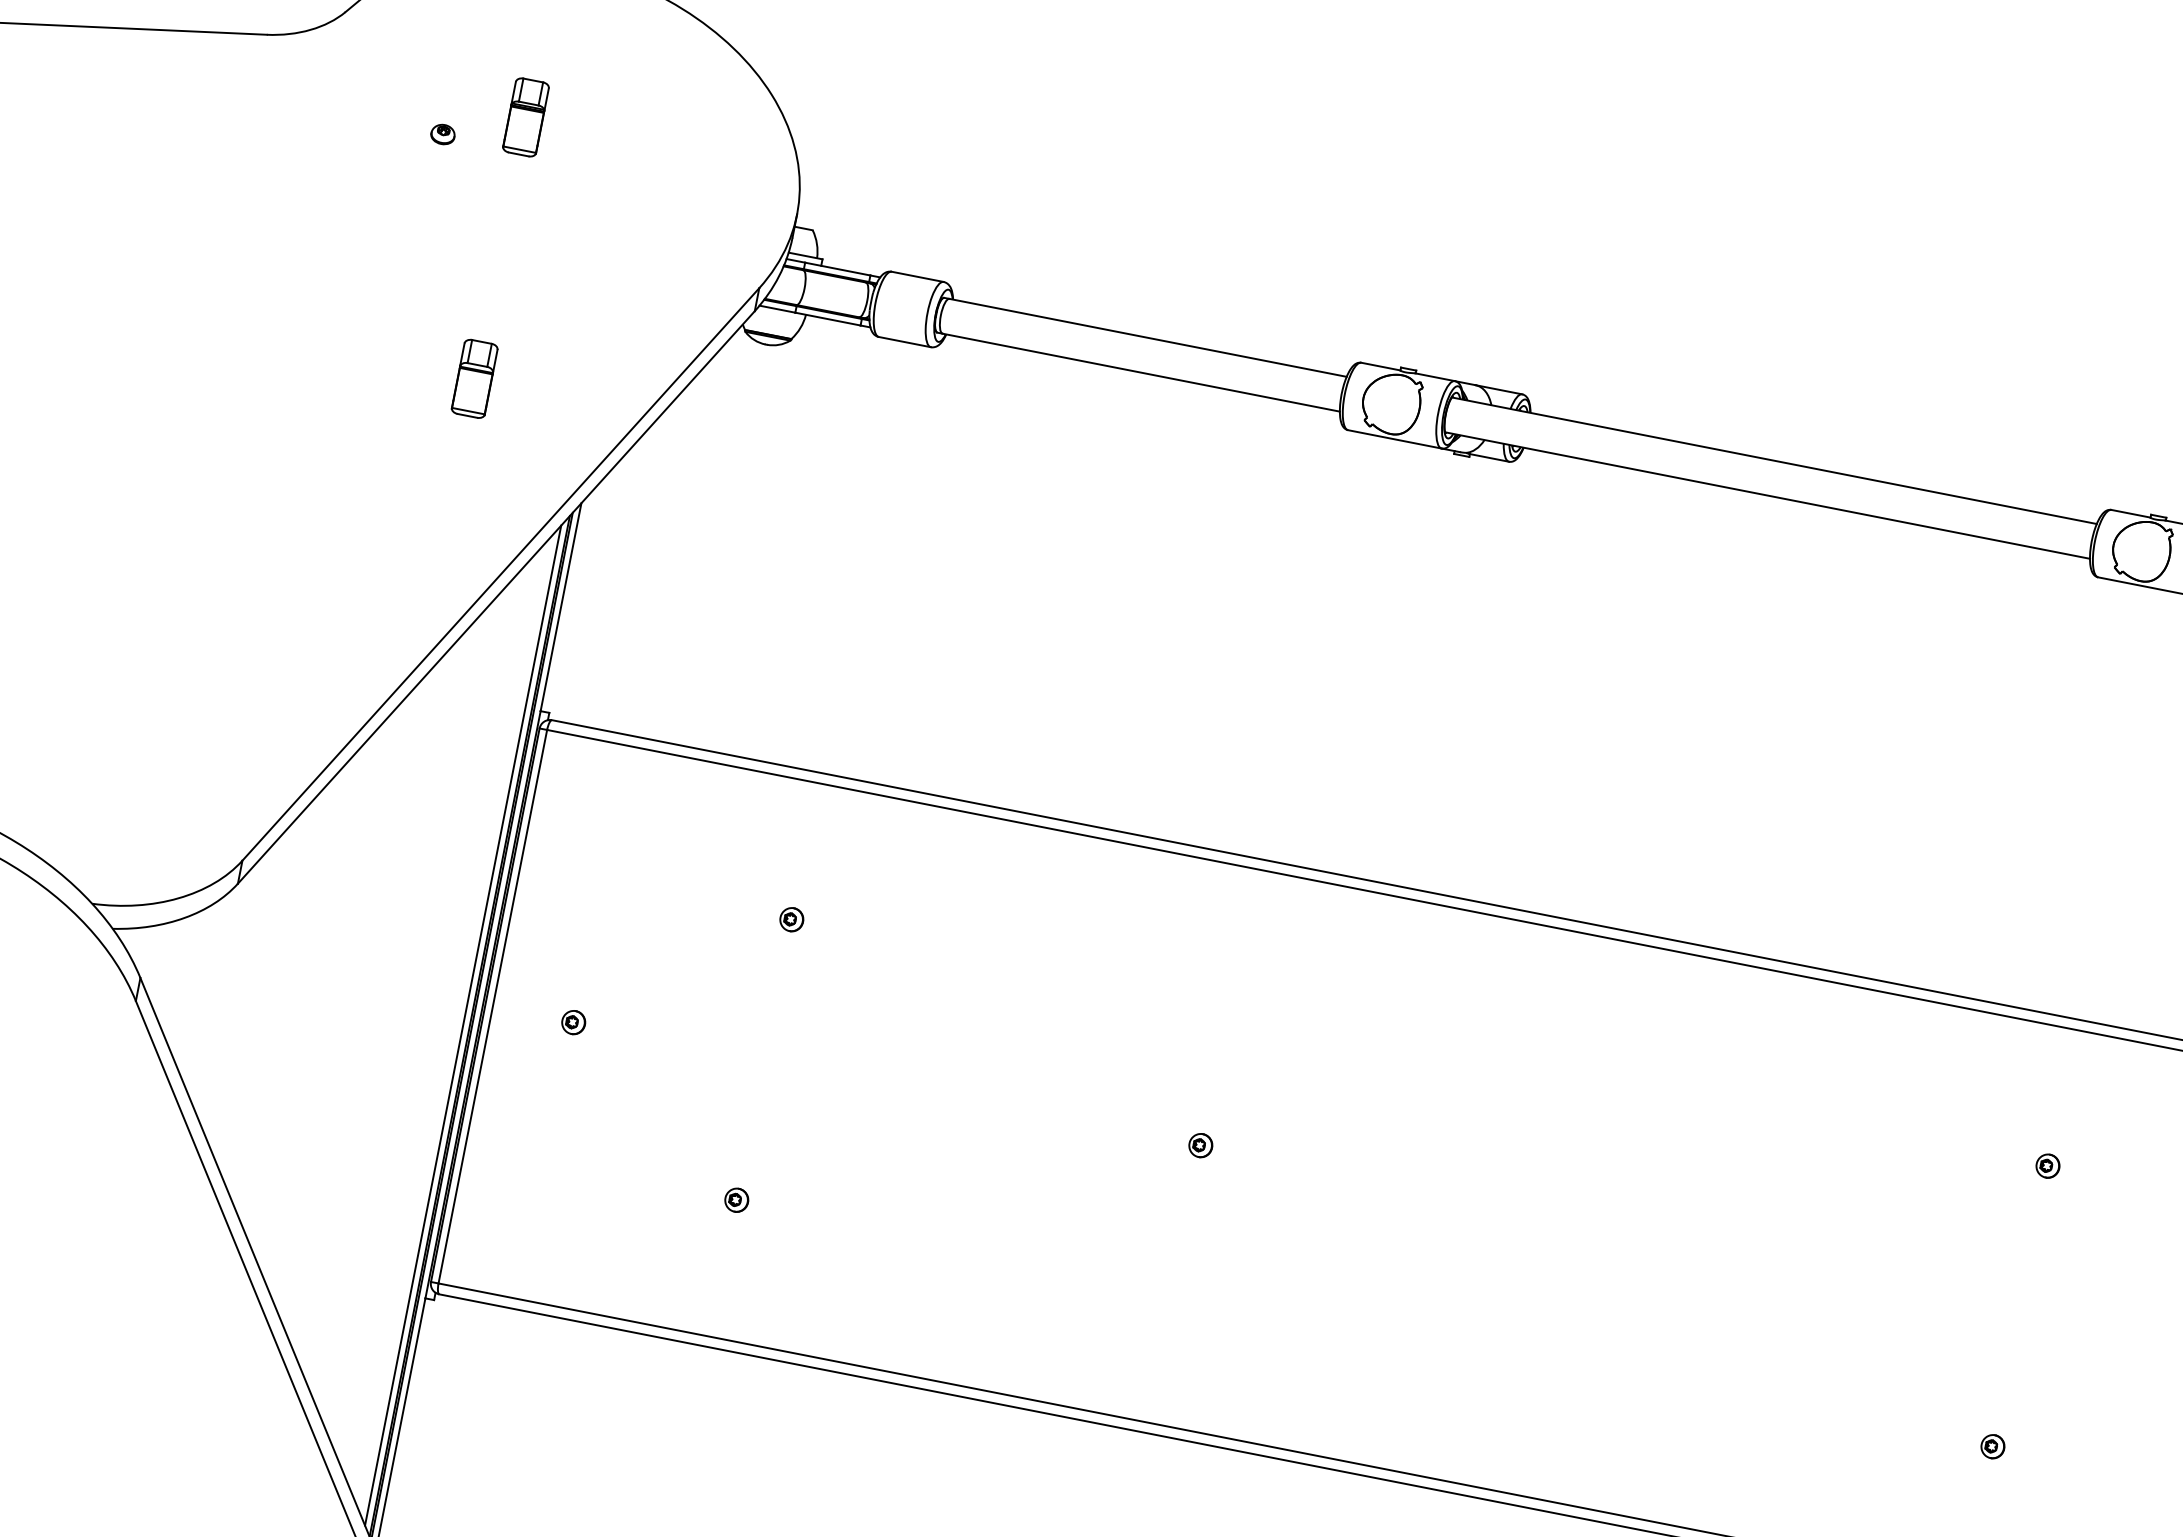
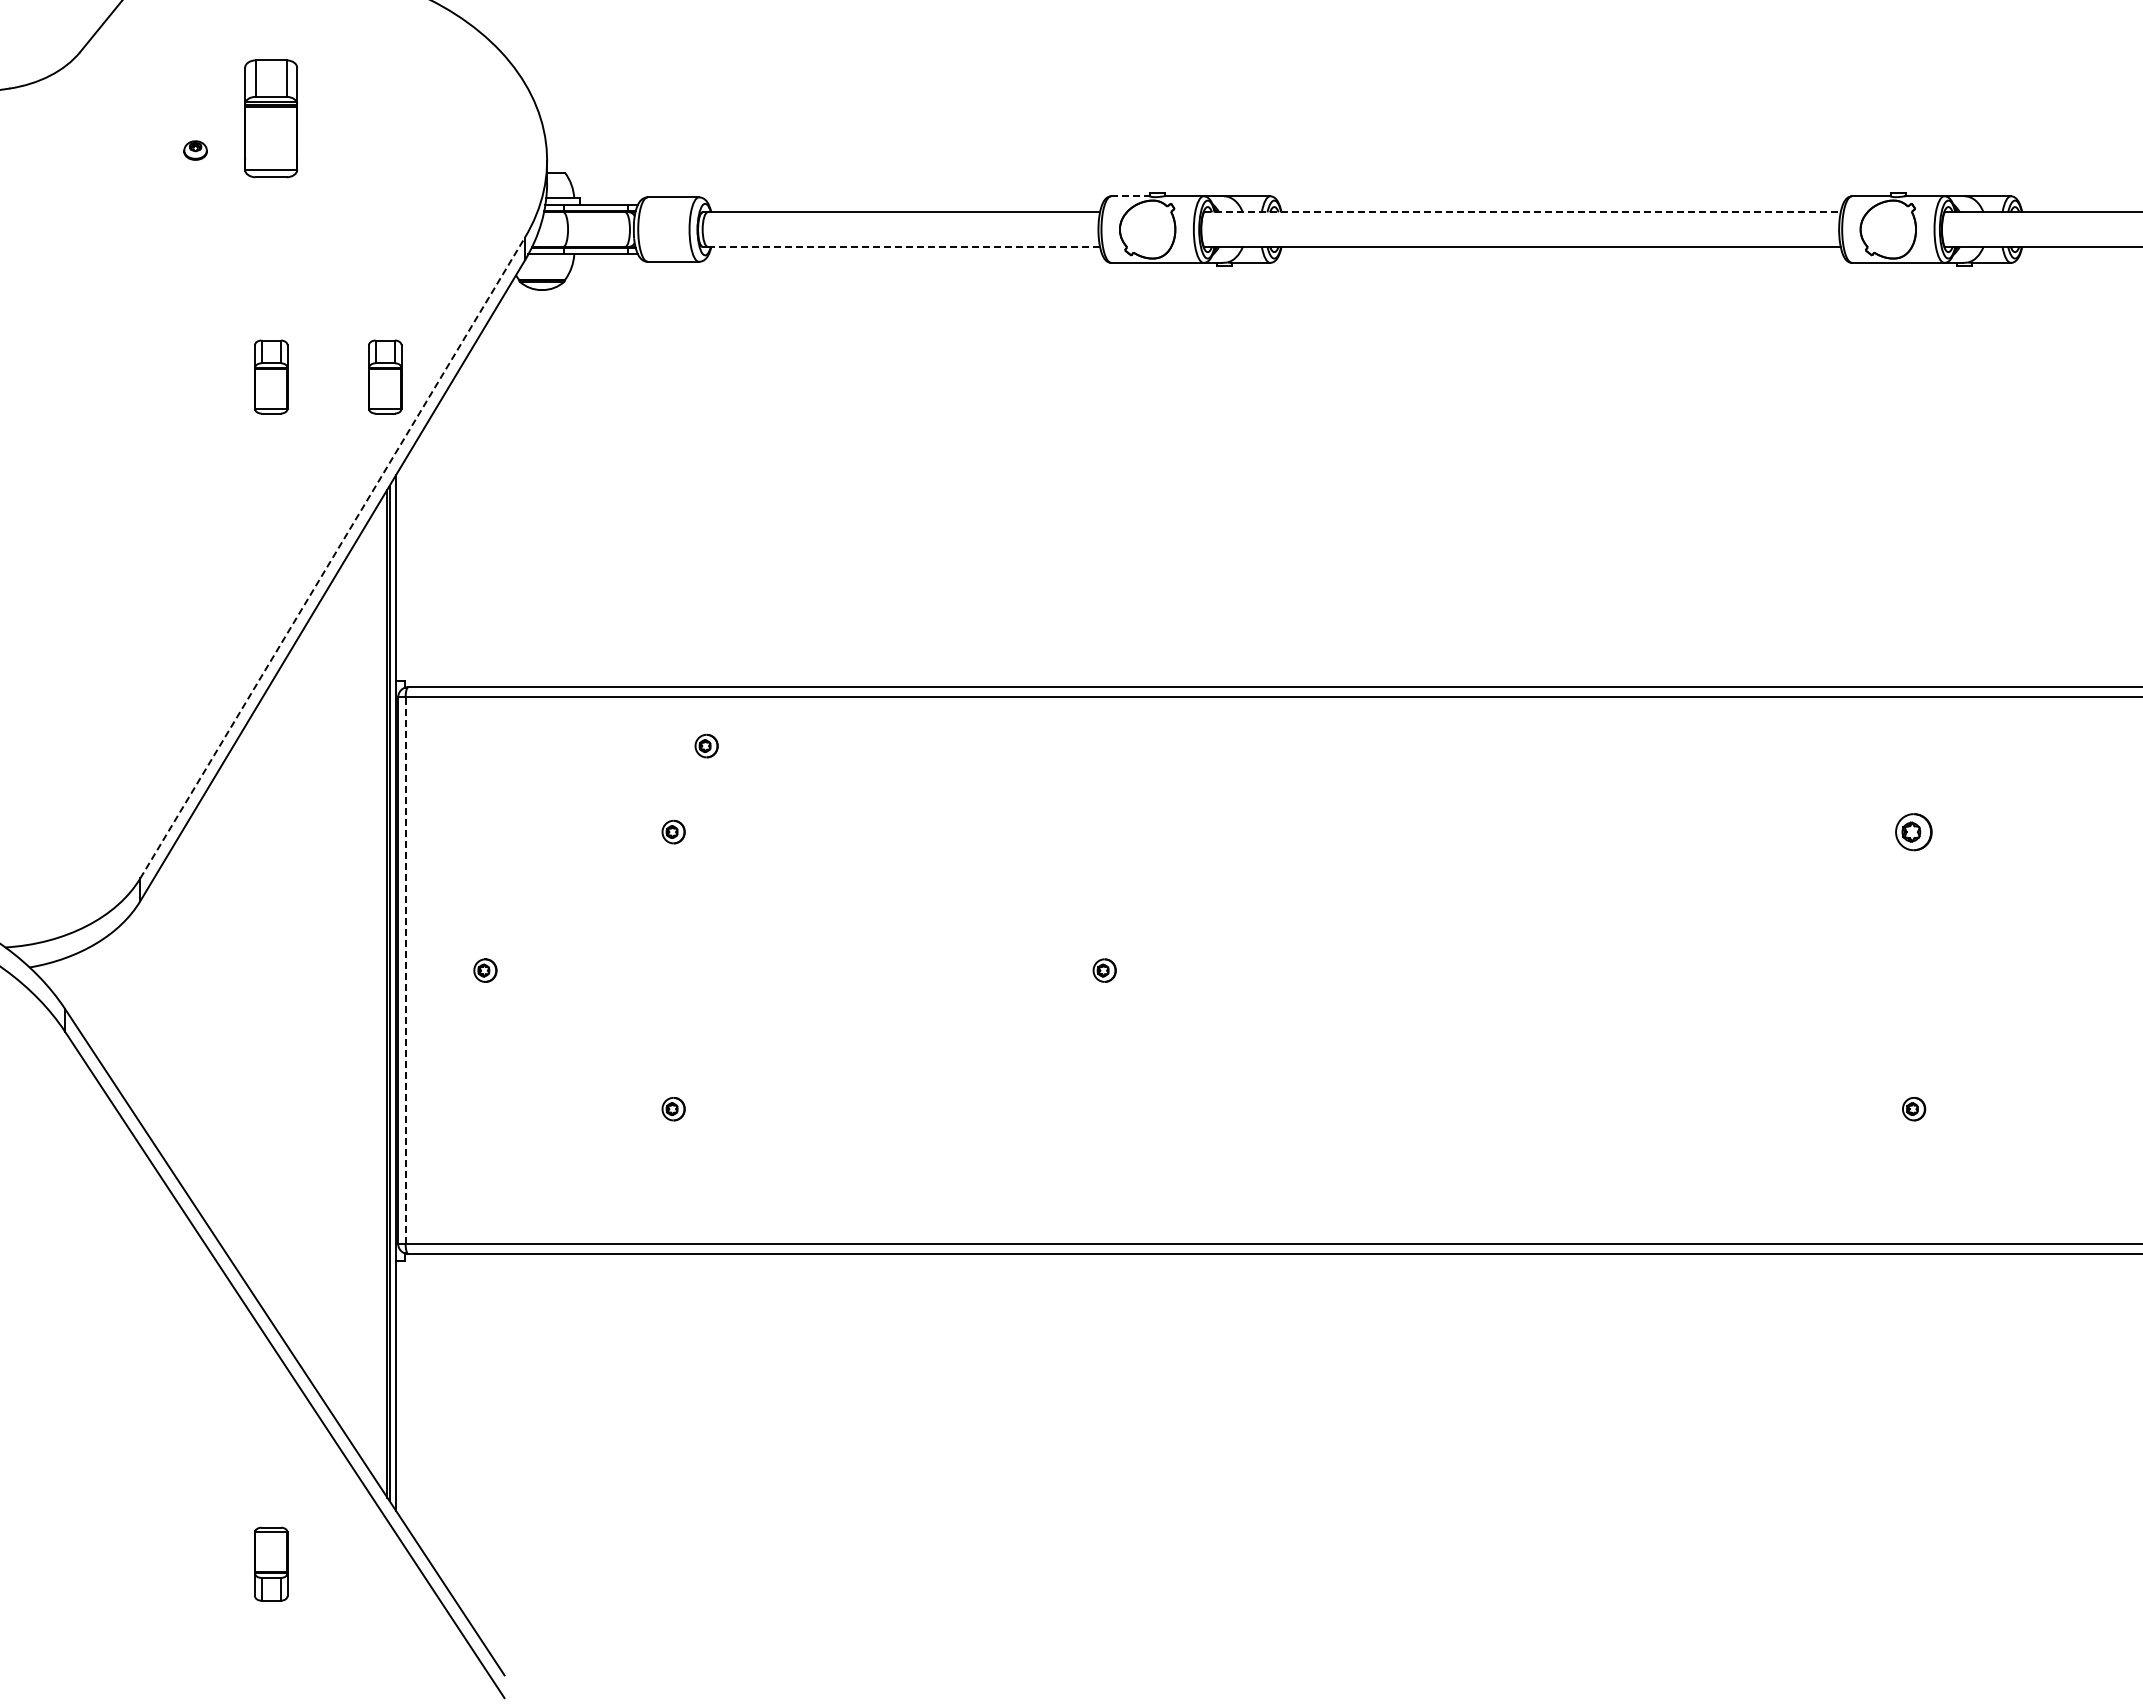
part: (526, 117) -> (271, 118), size x1.6
line: (1381, 366) -> (1131, 196), solid -> dashed
line: (1141, 372) -> (904, 246), solid -> dashed
part: (590, 401) -> (385, 376), added
line: (1774, 460) -> (1522, 212), solid -> dashed
line: (500, 574) -> (332, 558), solid -> dashed
part: (842, 838) -> (706, 745), added
line: (492, 1006) -> (405, 970), solid -> dashed
line: (462, 1024) -> (380, 993), removed
part: (2048, 1165) -> (1914, 831), size x1.6

